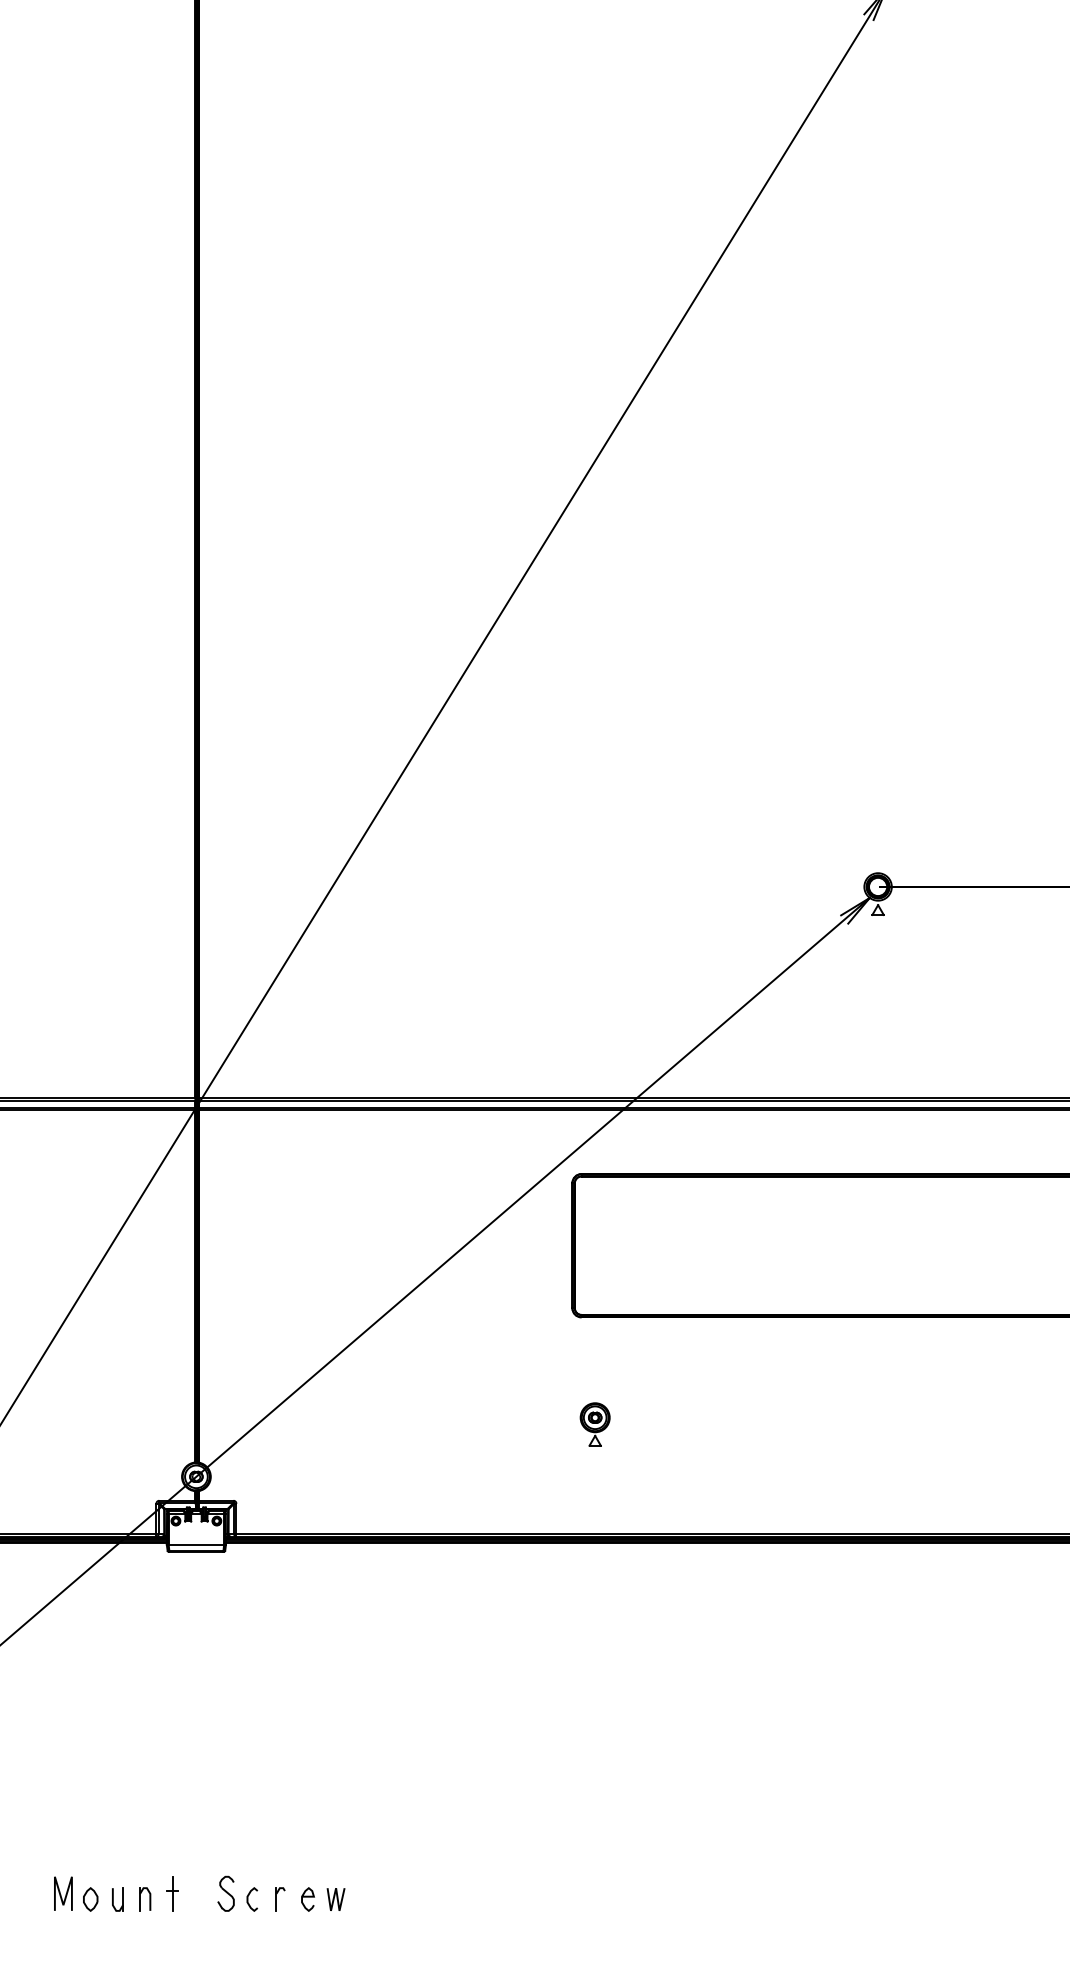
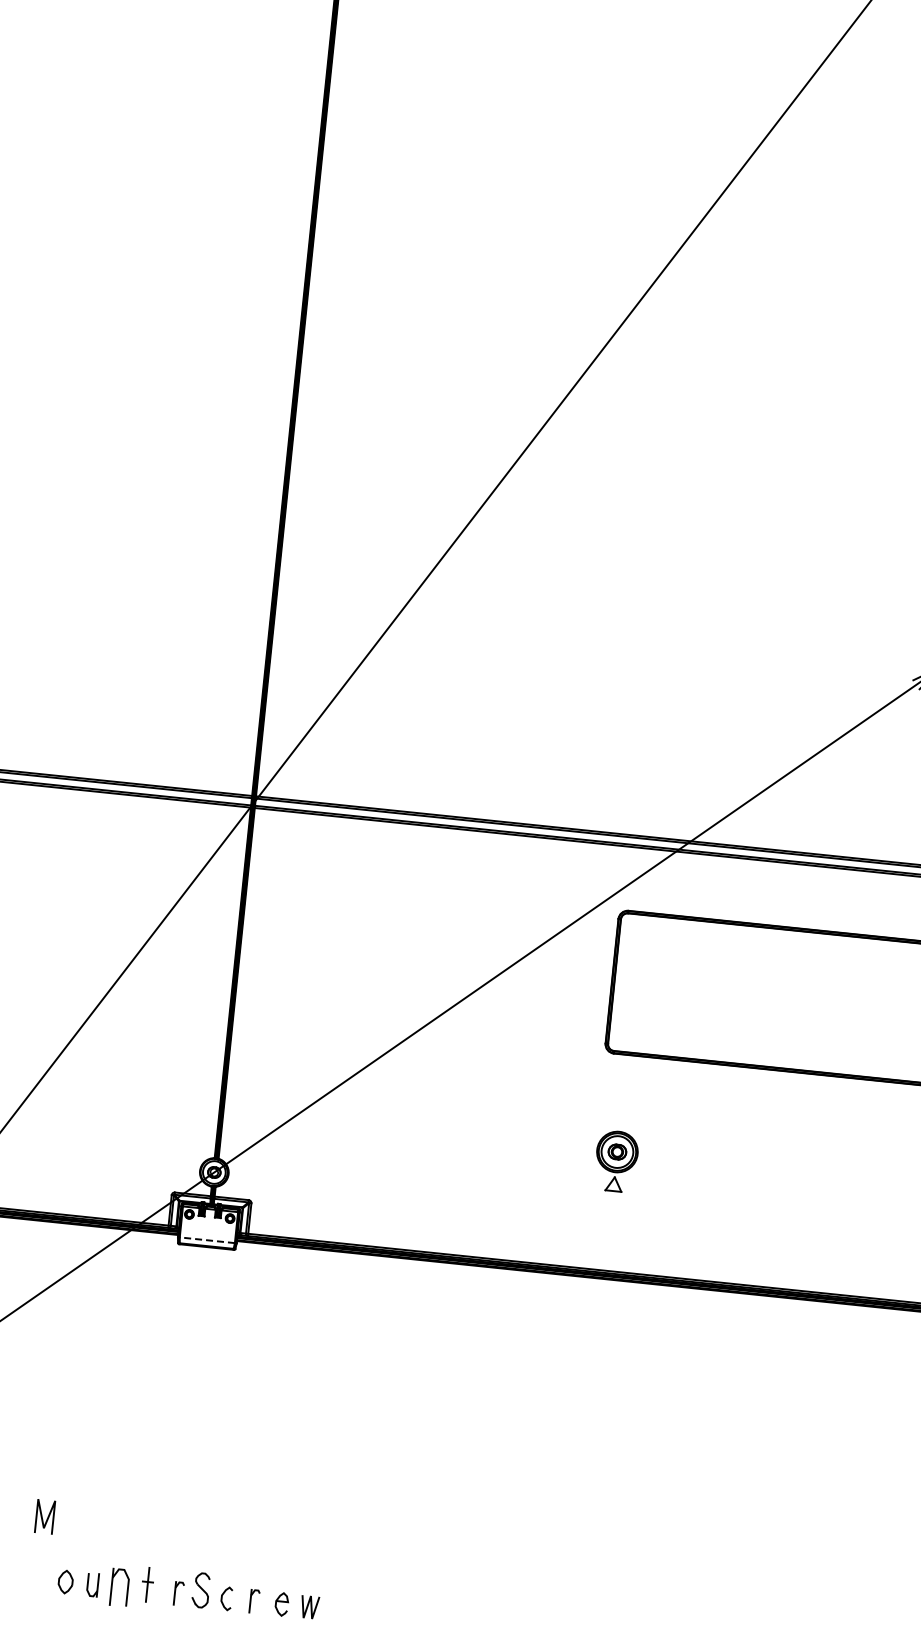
part: (594, 1424) -> (615, 1161), size x1.4
line: (196, 1544) -> (207, 1239), solid -> dashed
line: (61, 1894) -> (43, 1517), moved
part: (145, 1899) -> (120, 1587), size x1.6
part: (204, 1899) -> (178, 1593), added

